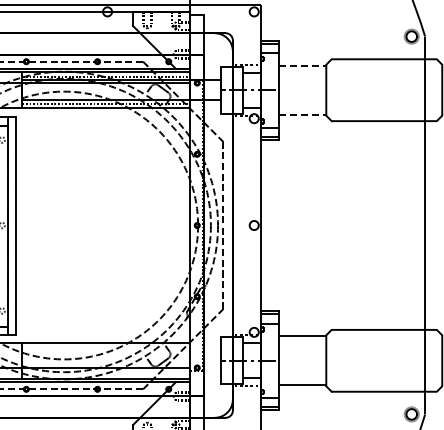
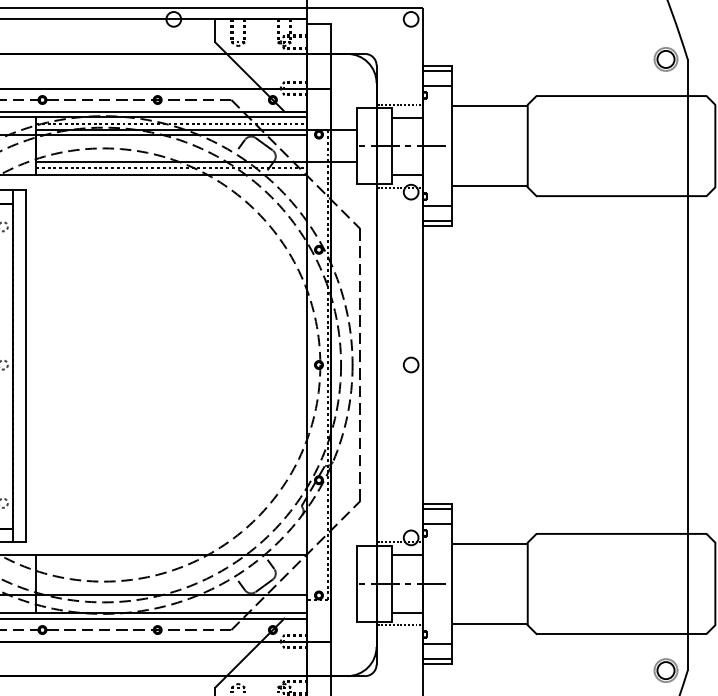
line: (303, 65) -> (490, 106), dashed -> solid
line: (303, 114) -> (490, 185), dashed -> solid

